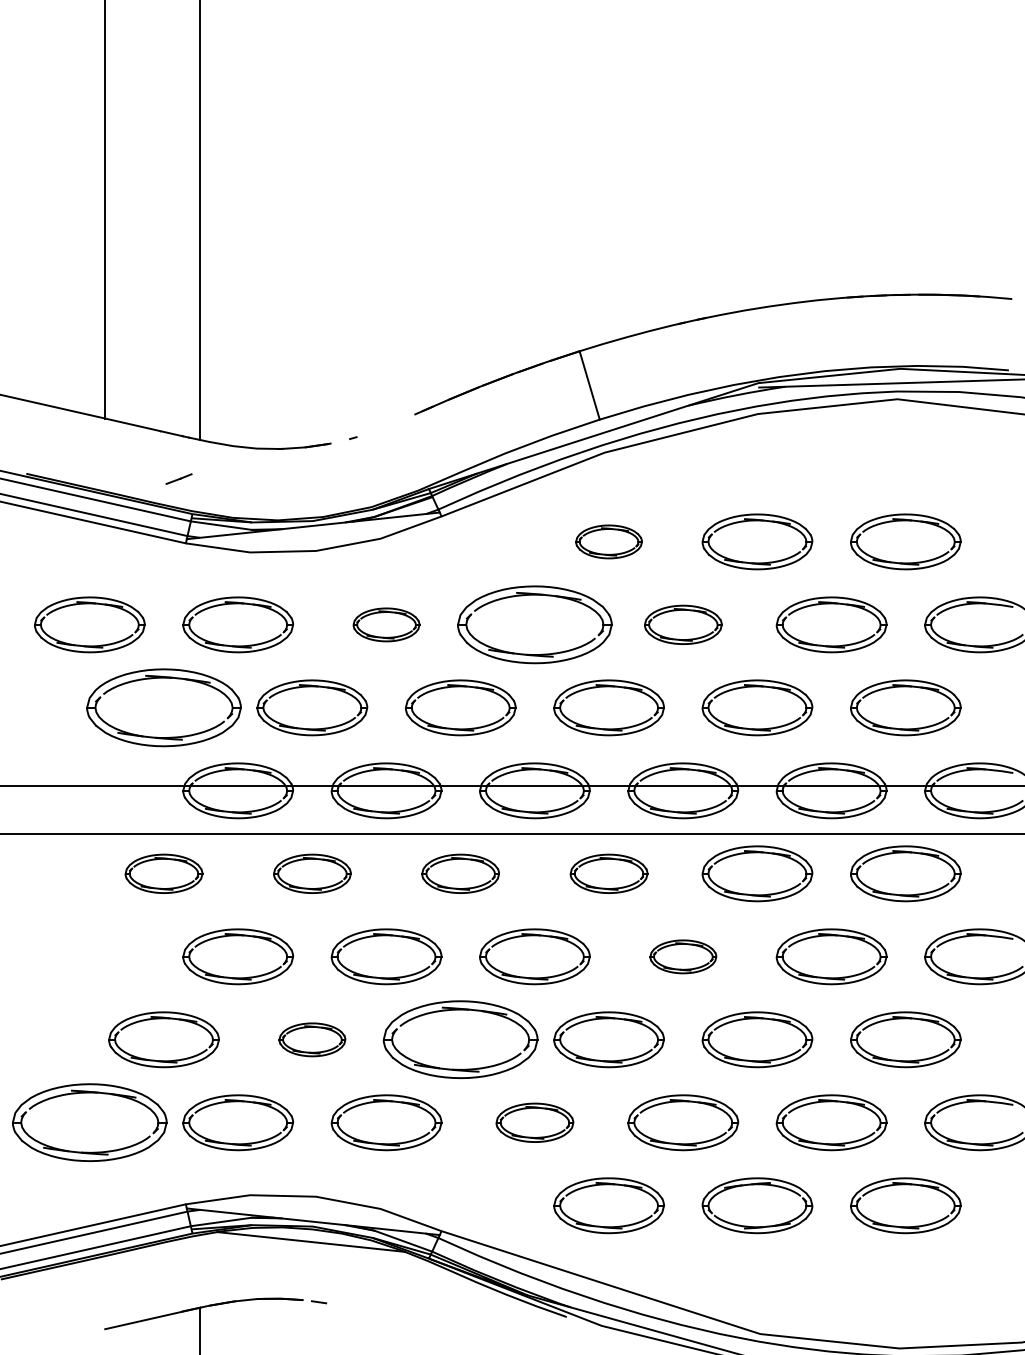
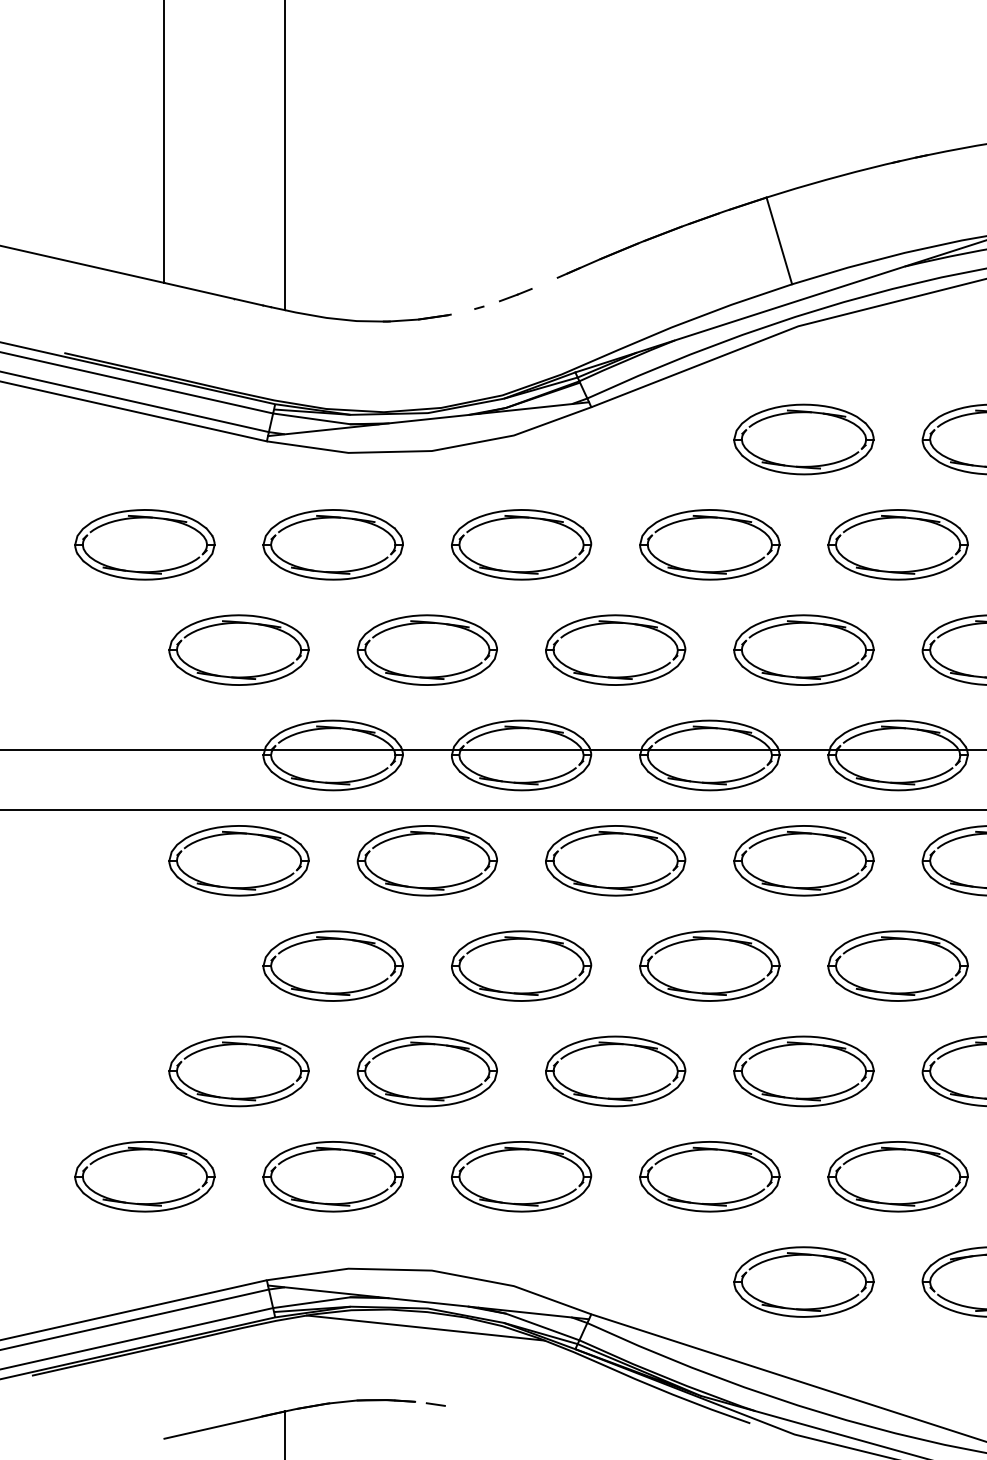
line: (178, 478) -> (515, 294), moved
part: (608, 541) -> (803, 439), size x1.67
part: (386, 624) -> (521, 544), size x1.67
part: (534, 624) -> (709, 544), size x0.71
part: (683, 624) -> (898, 544), size x1.43
part: (163, 707) -> (238, 649), size x0.71
part: (163, 873) -> (238, 860), size x1.43
part: (312, 873) -> (427, 860), size x1.43
part: (460, 873) -> (615, 860), size x1.43
part: (608, 873) -> (803, 860), size x1.43
part: (683, 956) -> (898, 965), size x1.67
part: (312, 1039) -> (427, 1071), size x1.67
part: (460, 1039) -> (615, 1071), size x0.71
part: (89, 1122) -> (144, 1176), size x0.71
part: (534, 1122) -> (709, 1176), size x1.43

